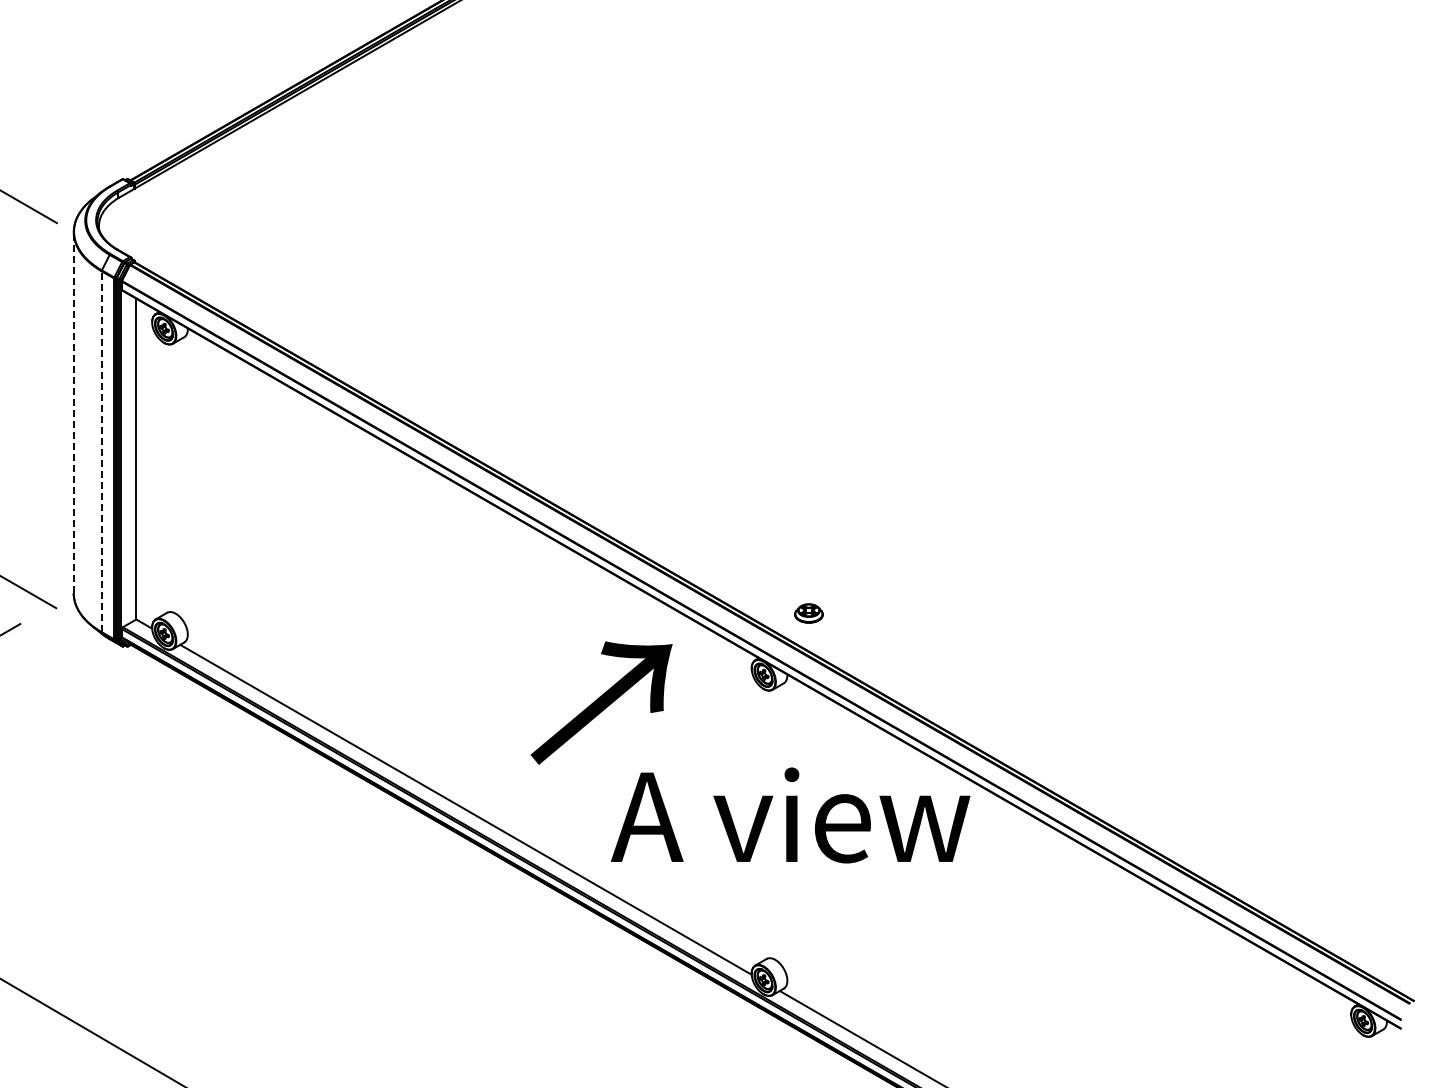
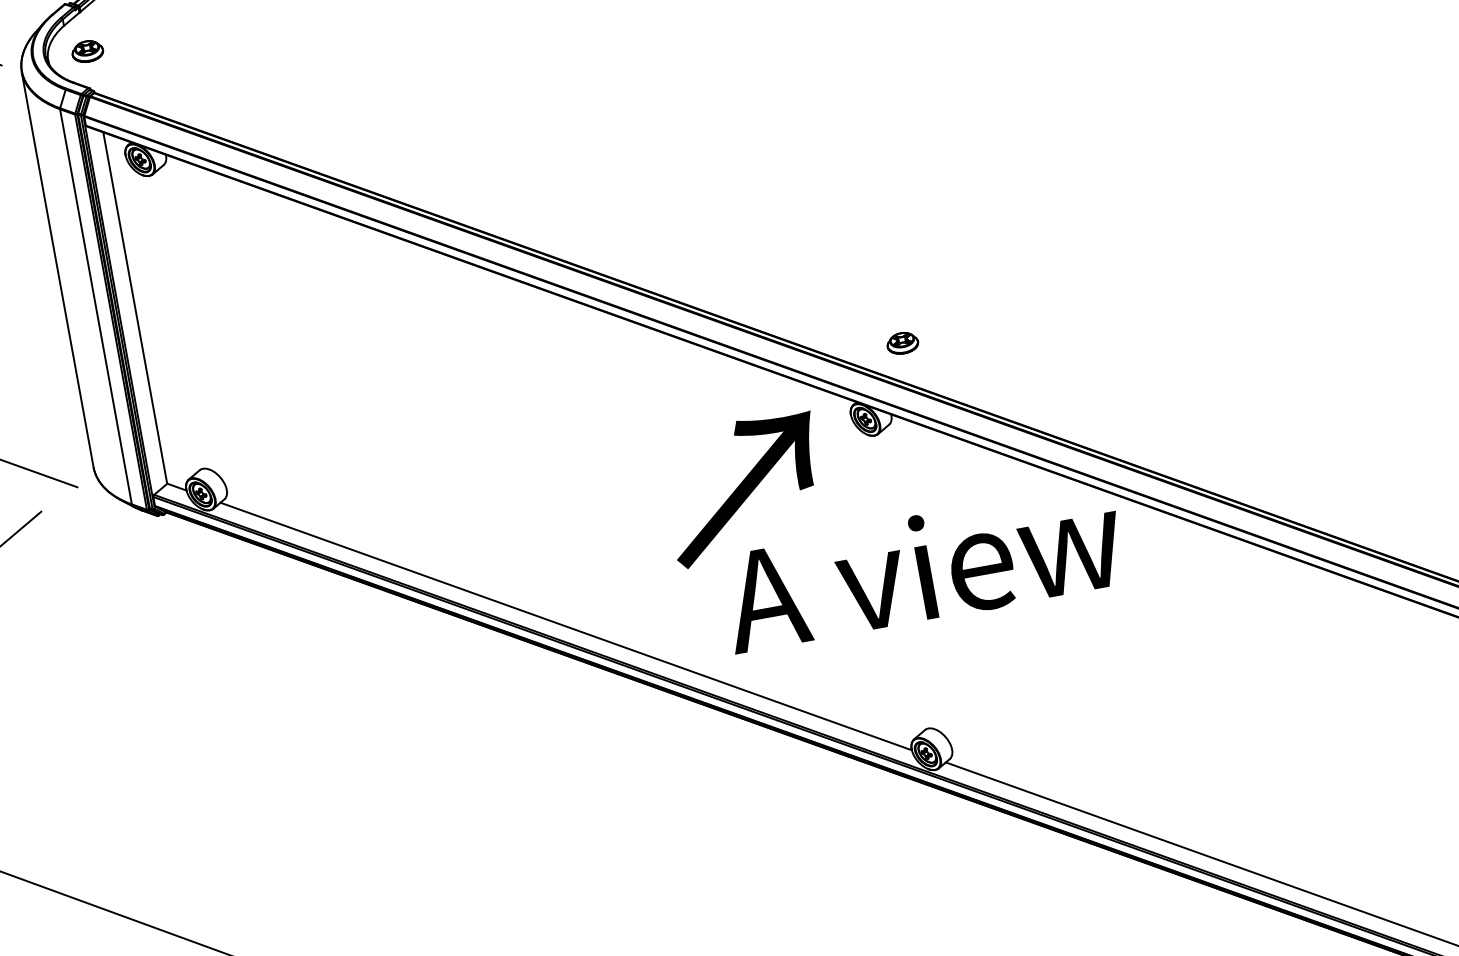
part: (134, 224) -> (86, 51), added
line: (73, 412) -> (57, 269), dashed -> solid
line: (101, 451) -> (95, 306), dashed -> solid
text: (601, 702) -> (744, 488), moved

